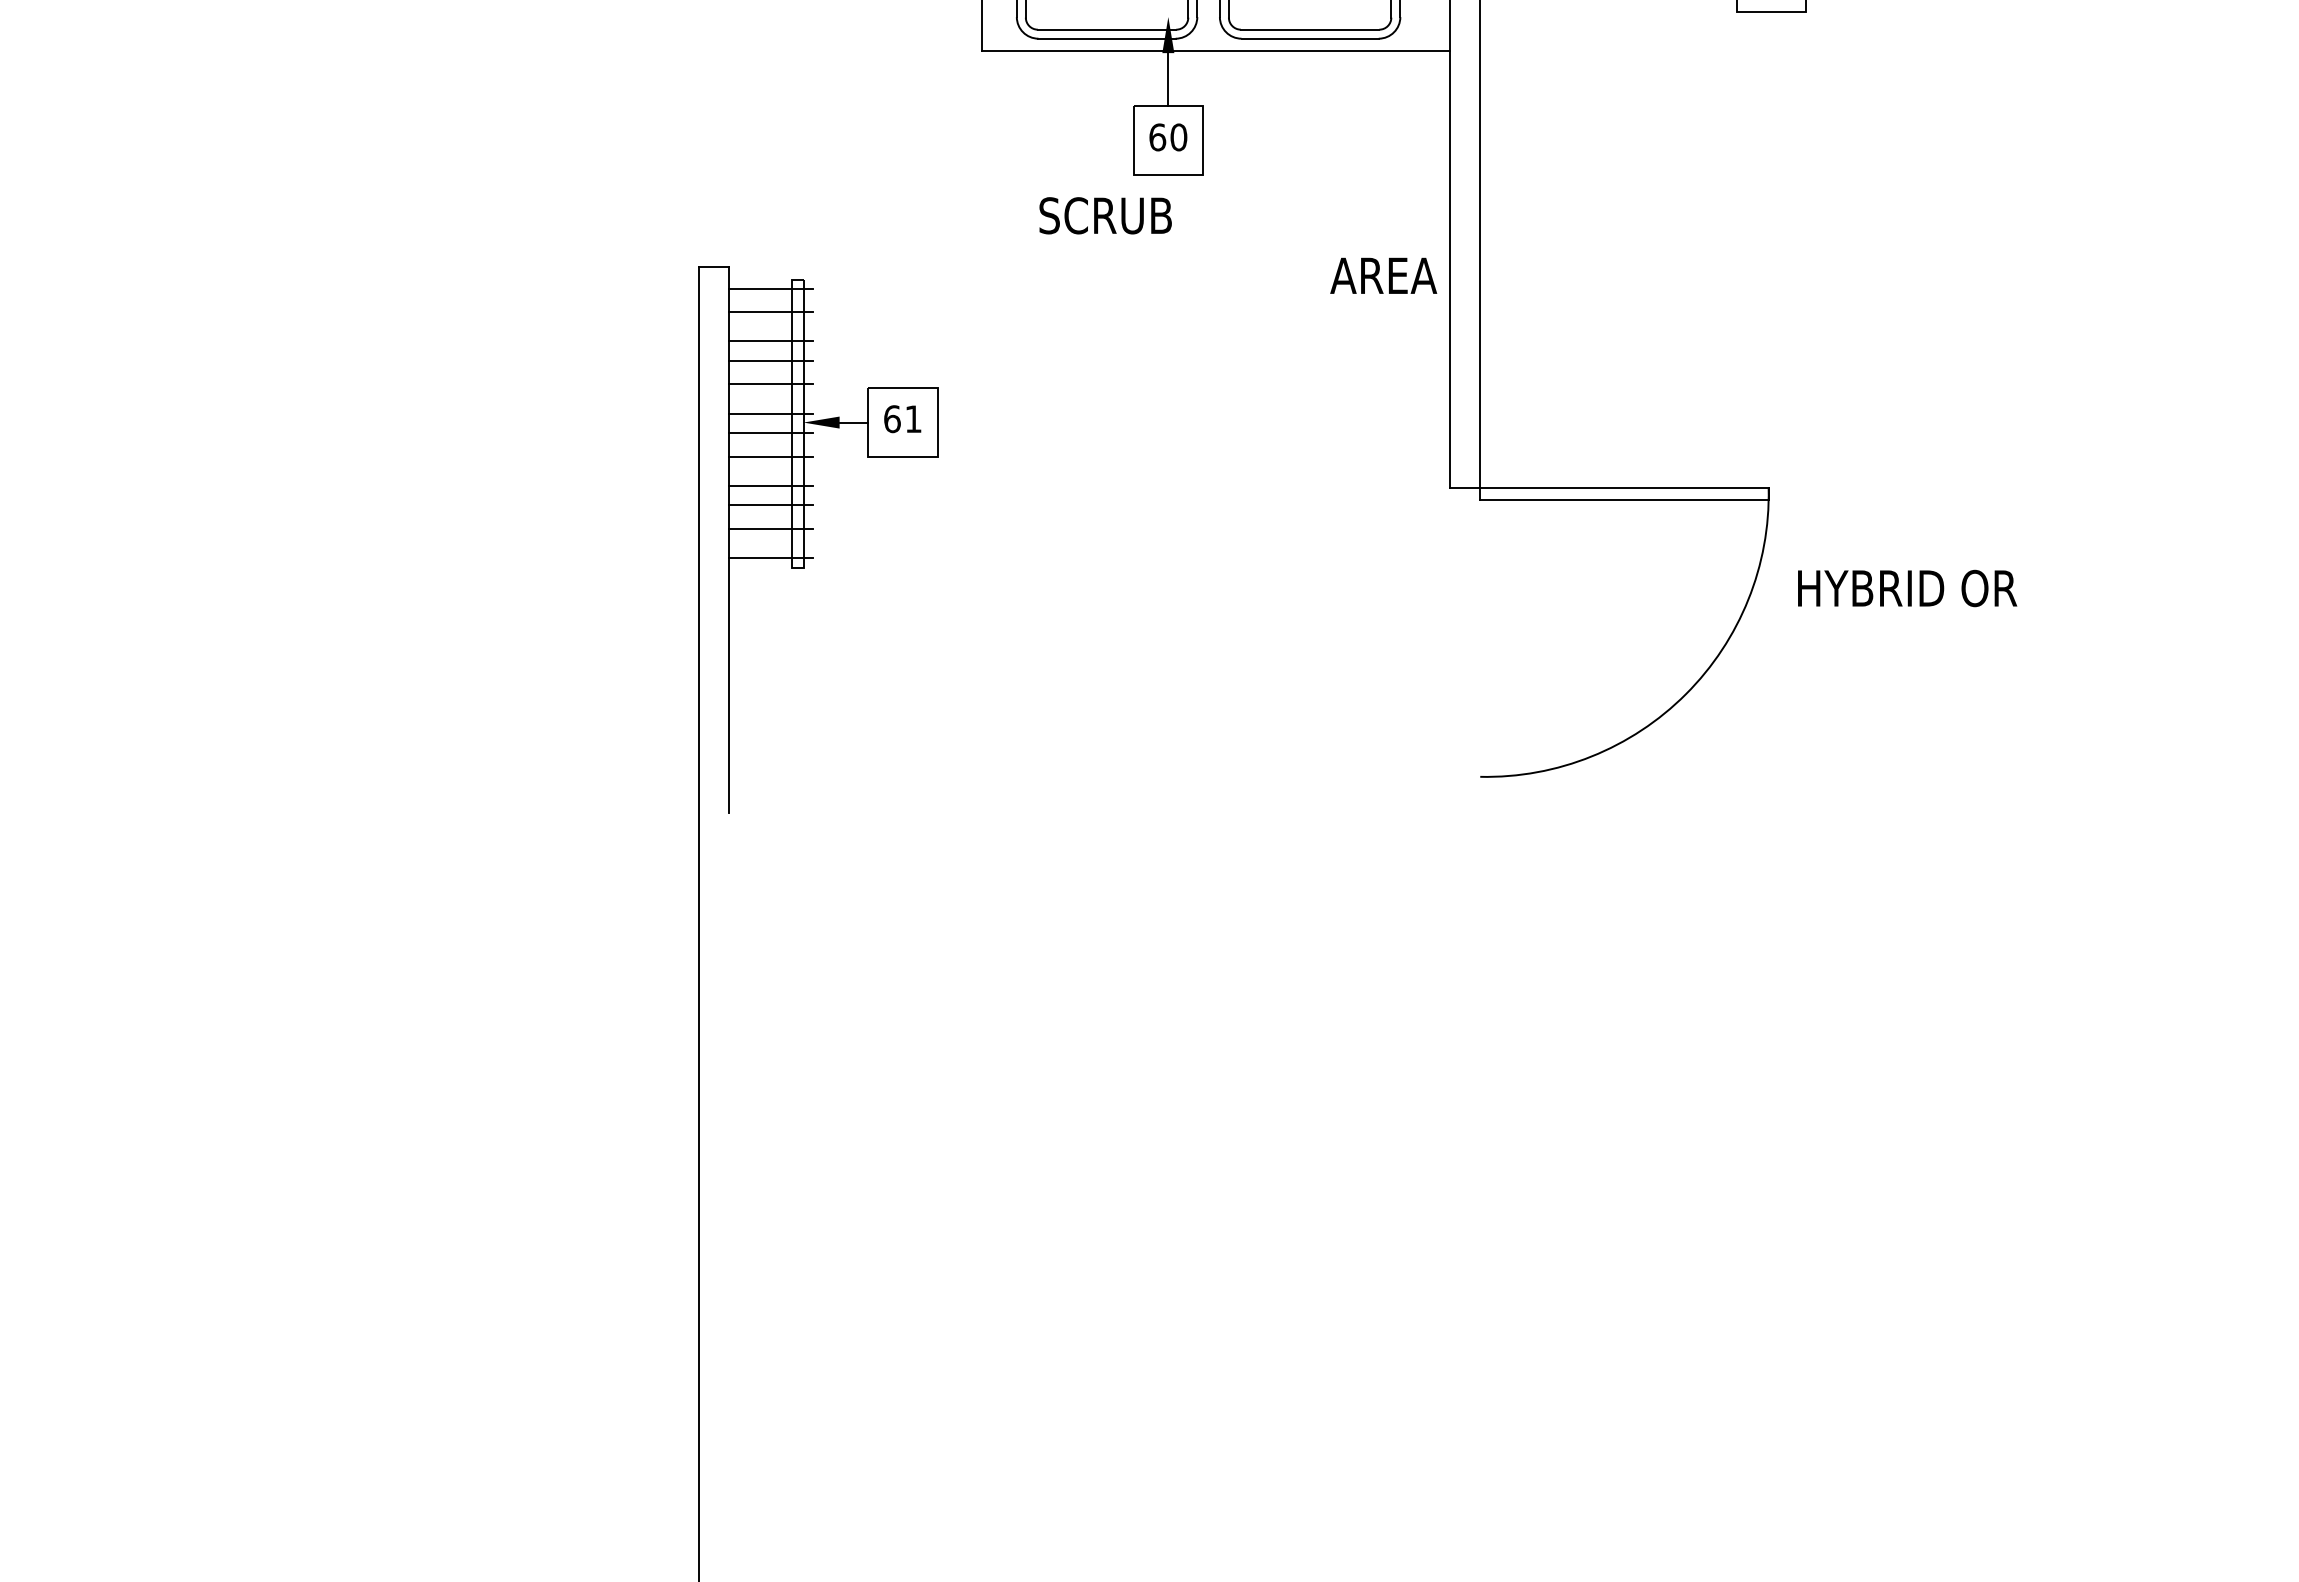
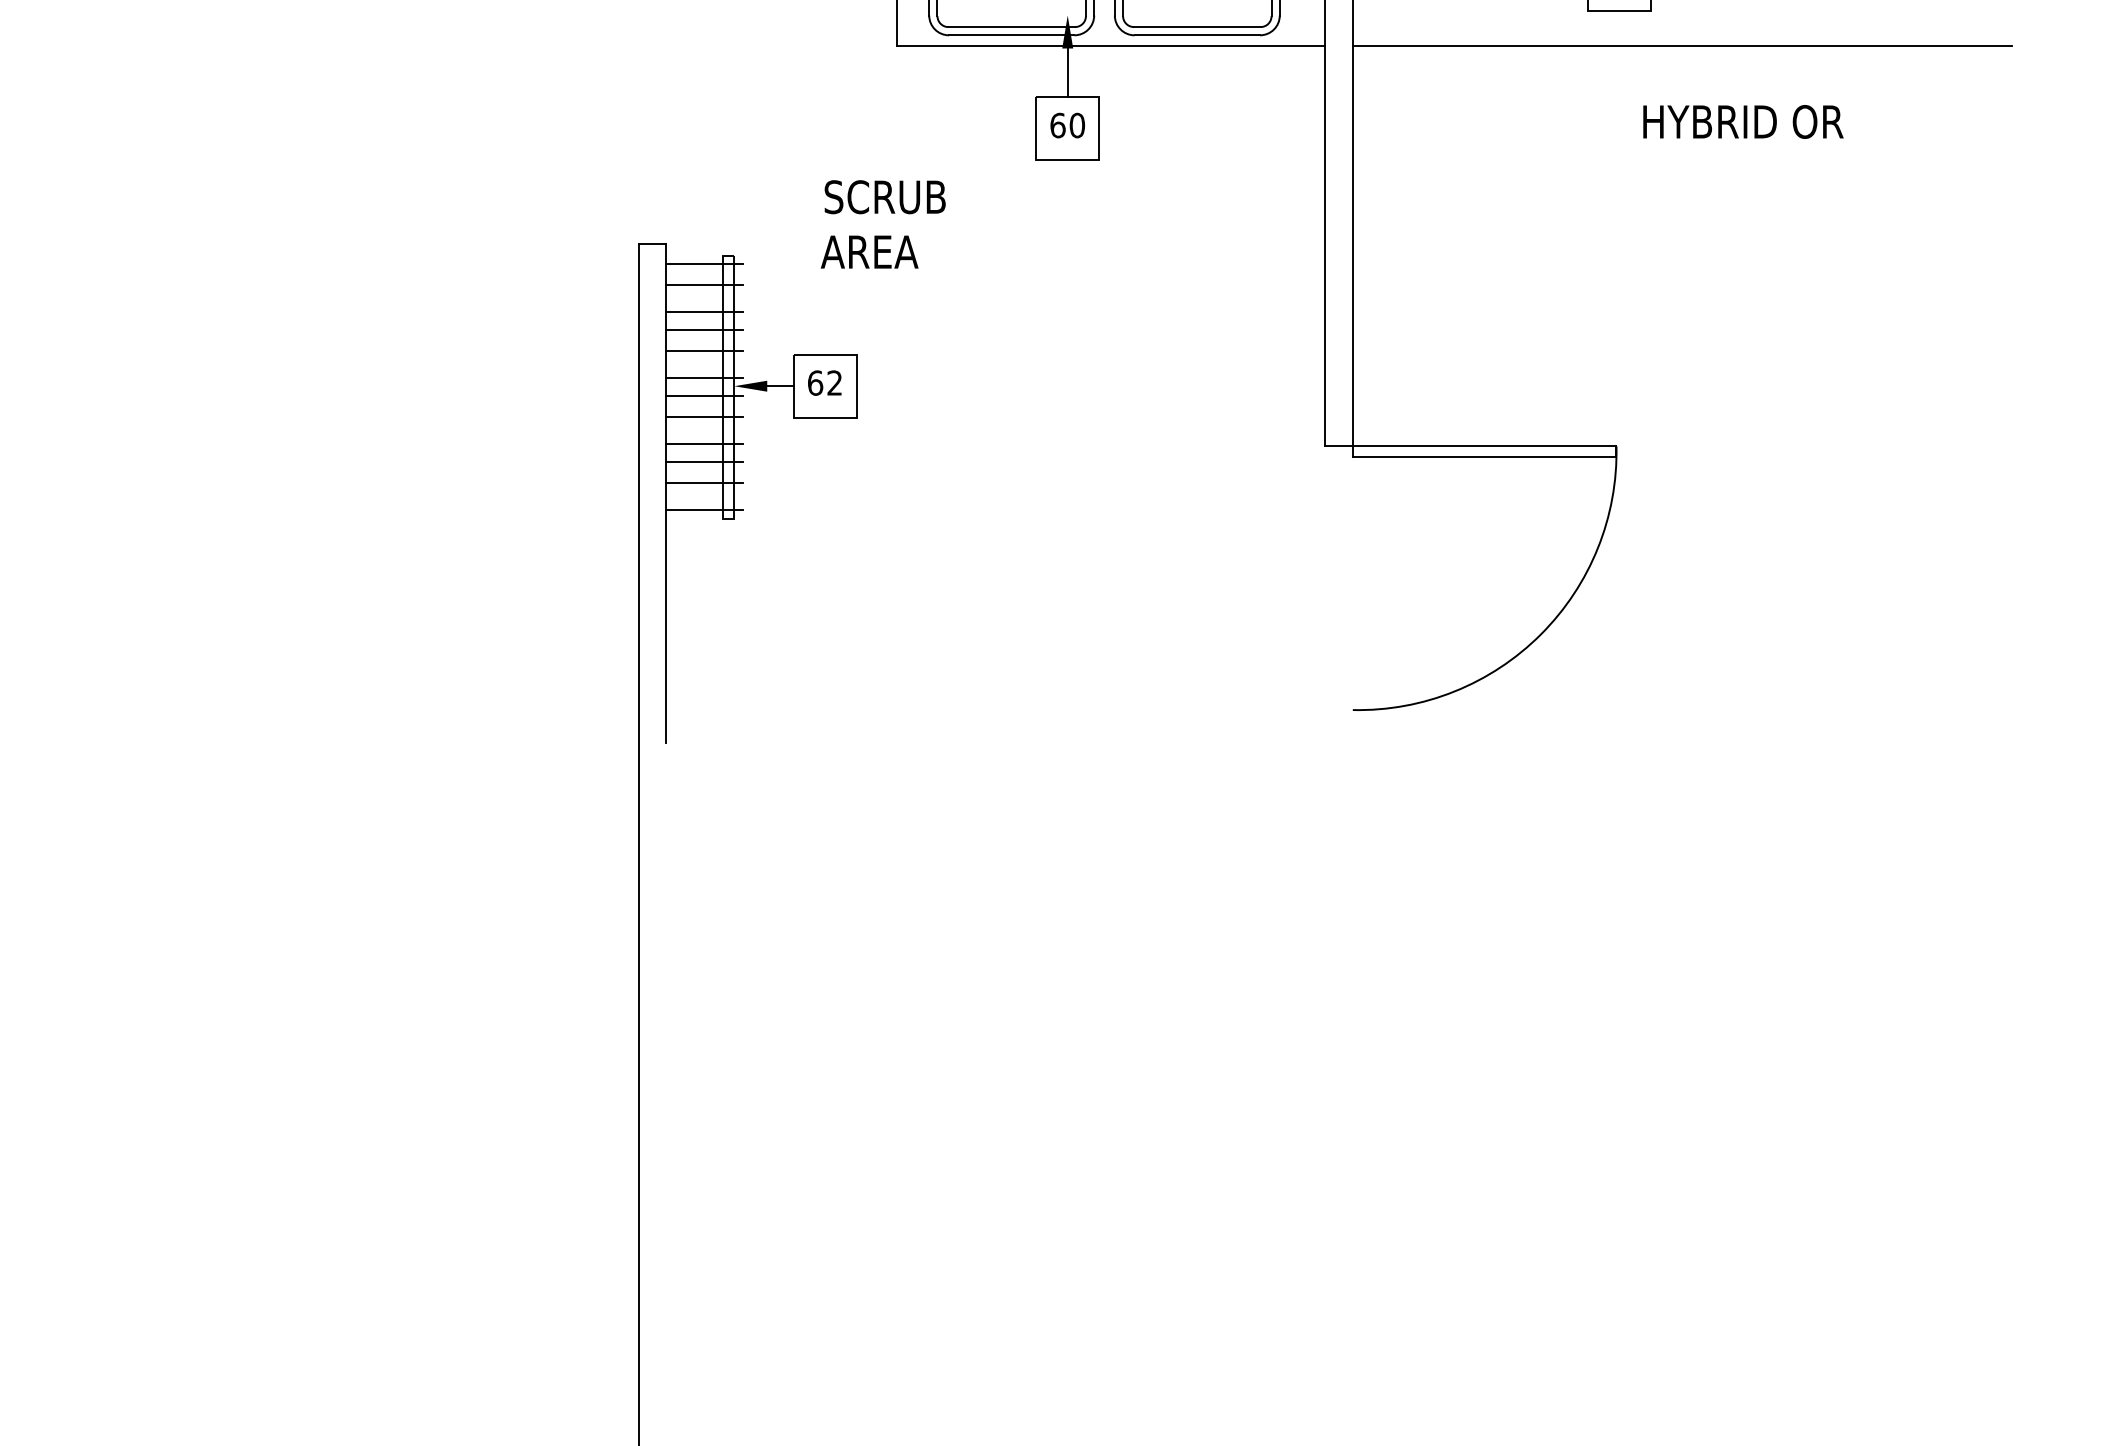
line: (1840, 50) -> (1682, 46), added
text: (1105, 215) -> (885, 196), moved
text: (1383, 275) -> (869, 251), moved
text: (913, 418) -> (834, 382), 61 -> 62
text: (1907, 588) -> (1743, 121), moved

